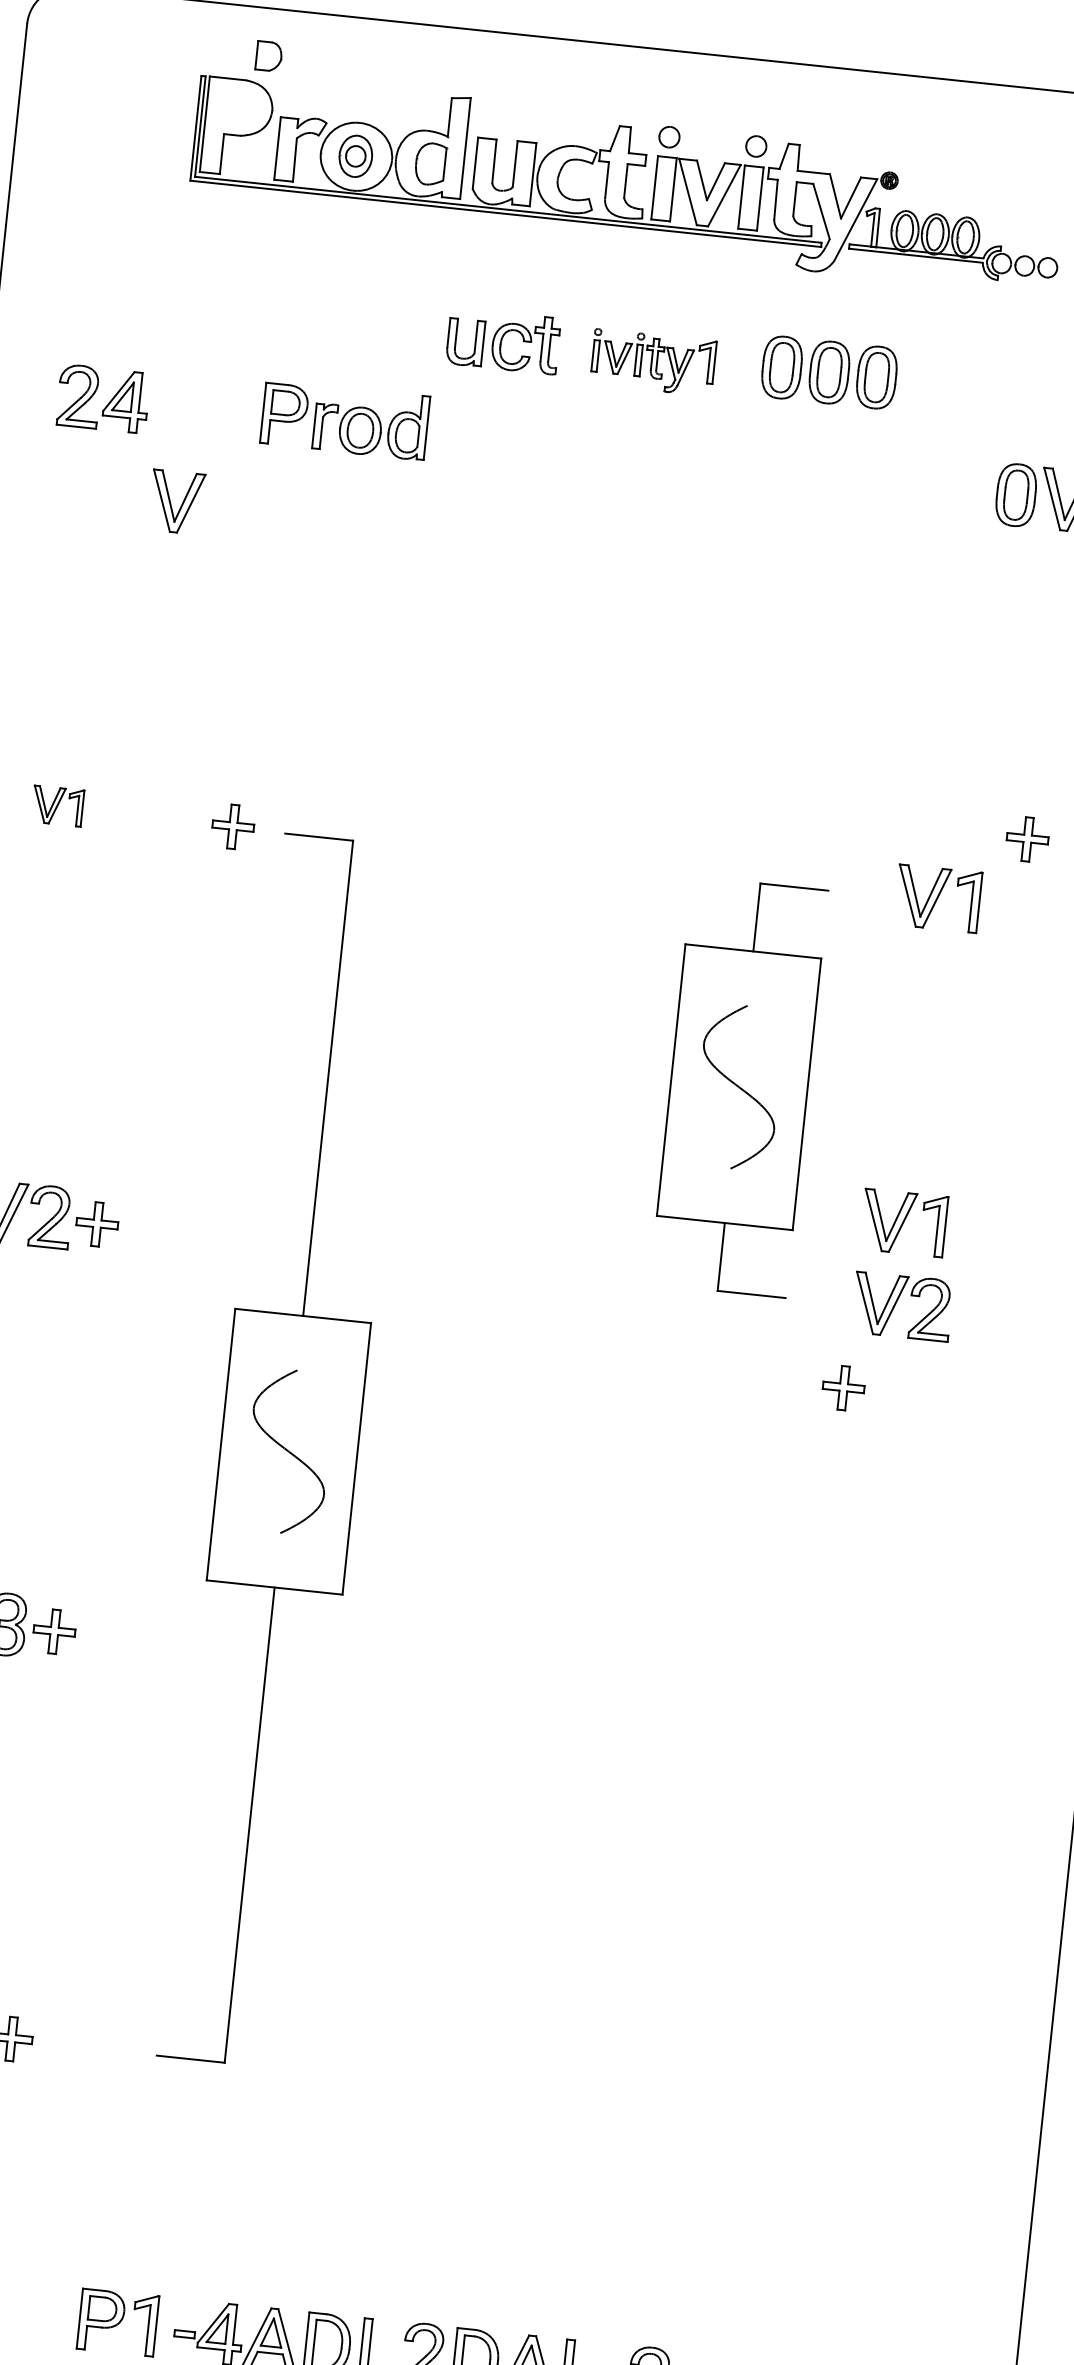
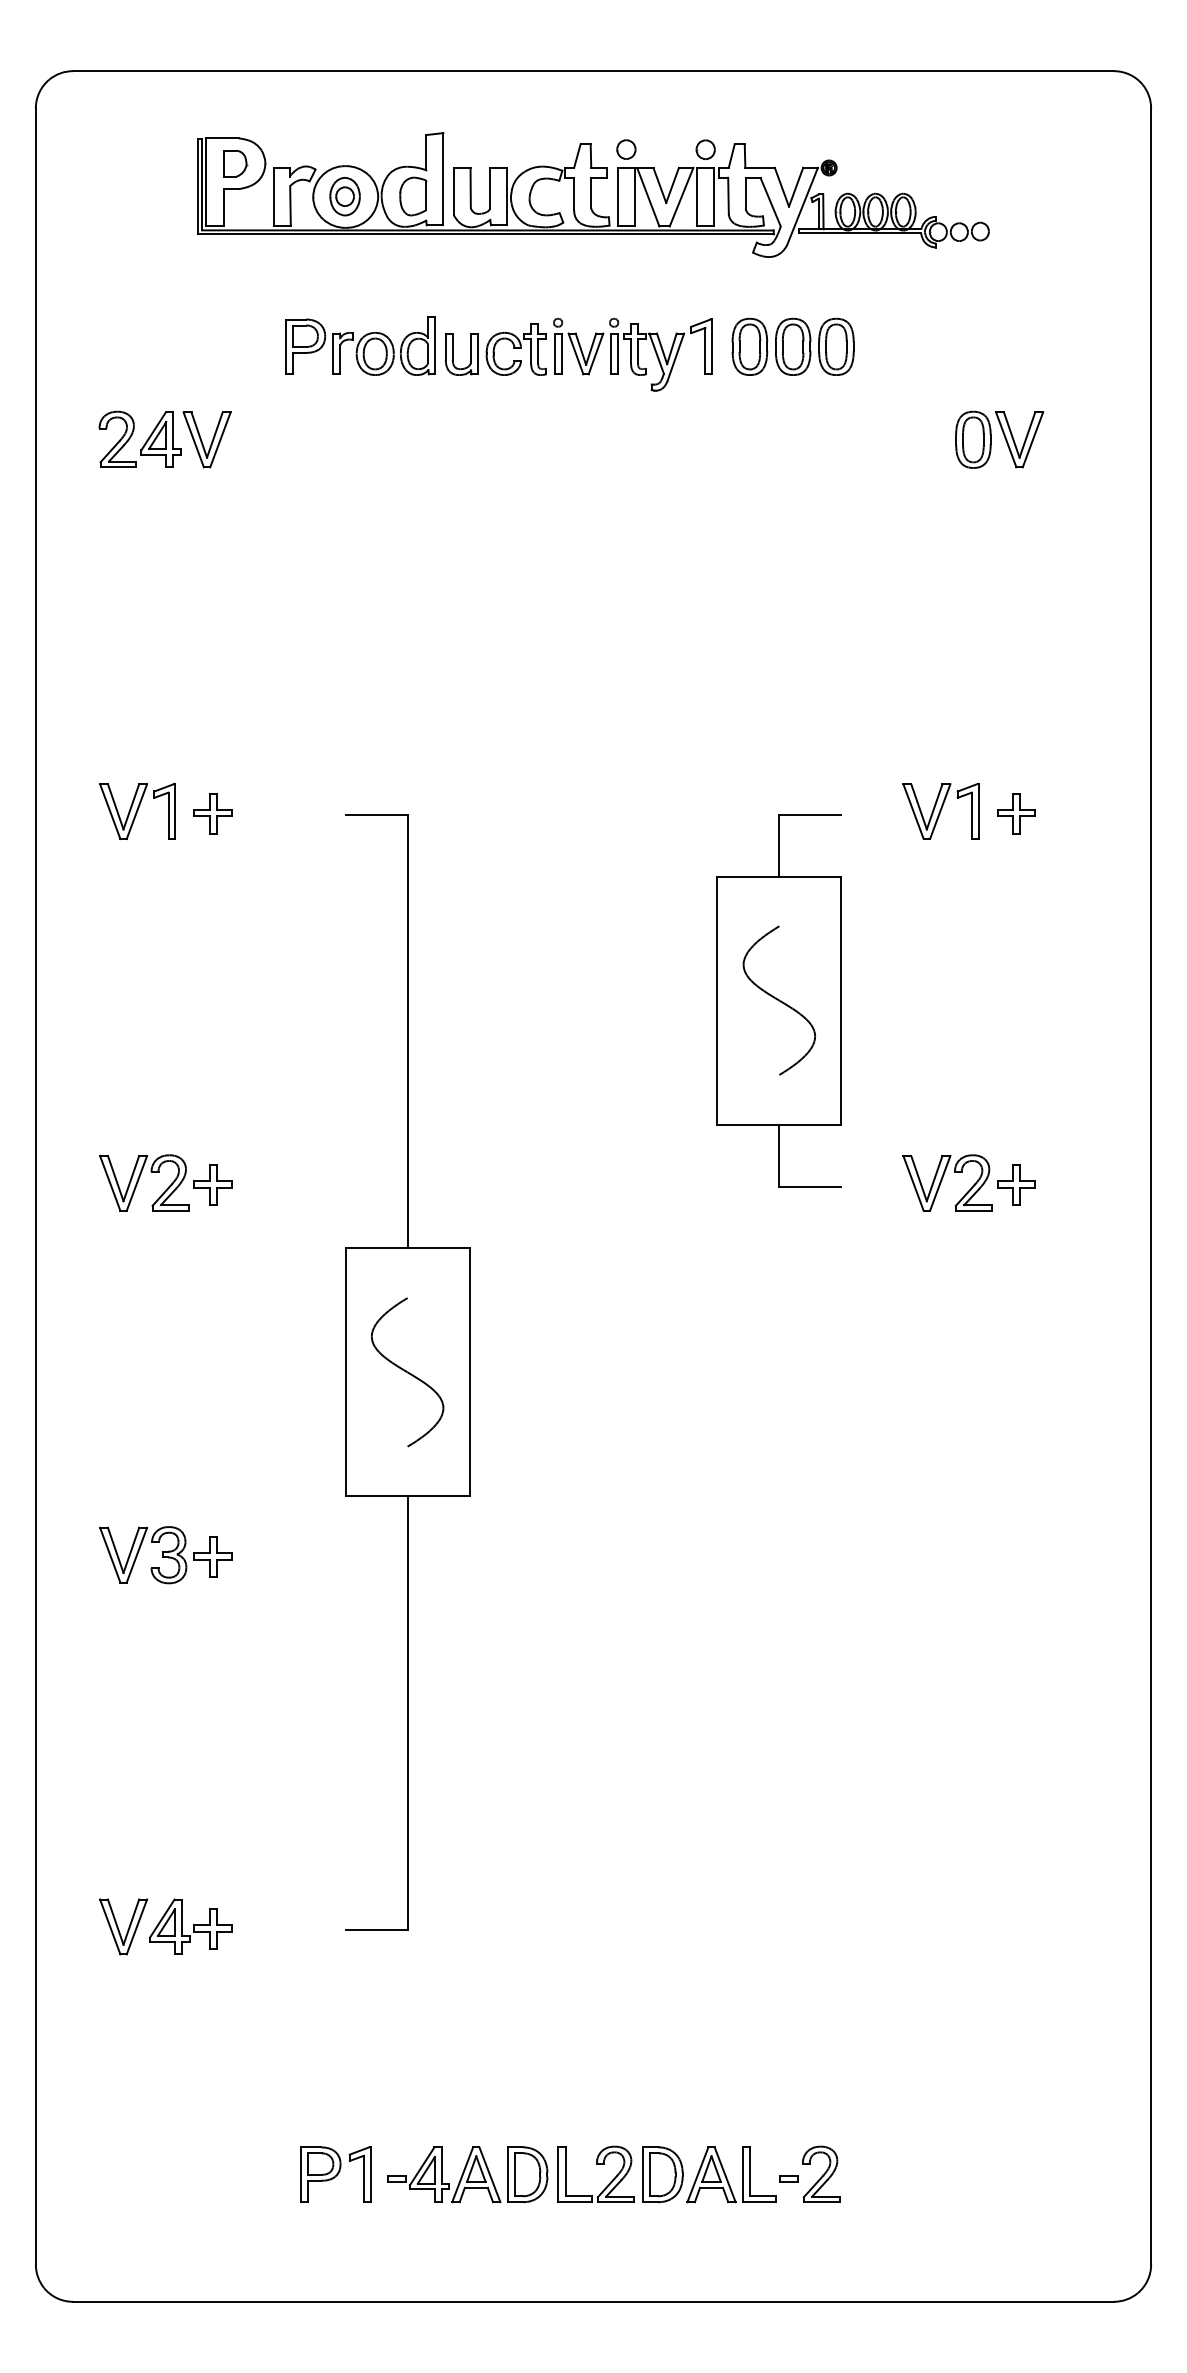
part: (269, 56) -> (235, 163), moved
part: (652, 362) -> (632, 354), size x1.43
part: (345, 419) -> (360, 345), moved
part: (175, 501) -> (206, 439), moved
part: (57, 806) -> (137, 811), size x1.67
part: (232, 826) -> (212, 813), moved
part: (1027, 839) -> (1016, 813), moved
part: (903, 1222) -> (940, 1107), removed
part: (843, 1387) -> (1016, 1184), moved

